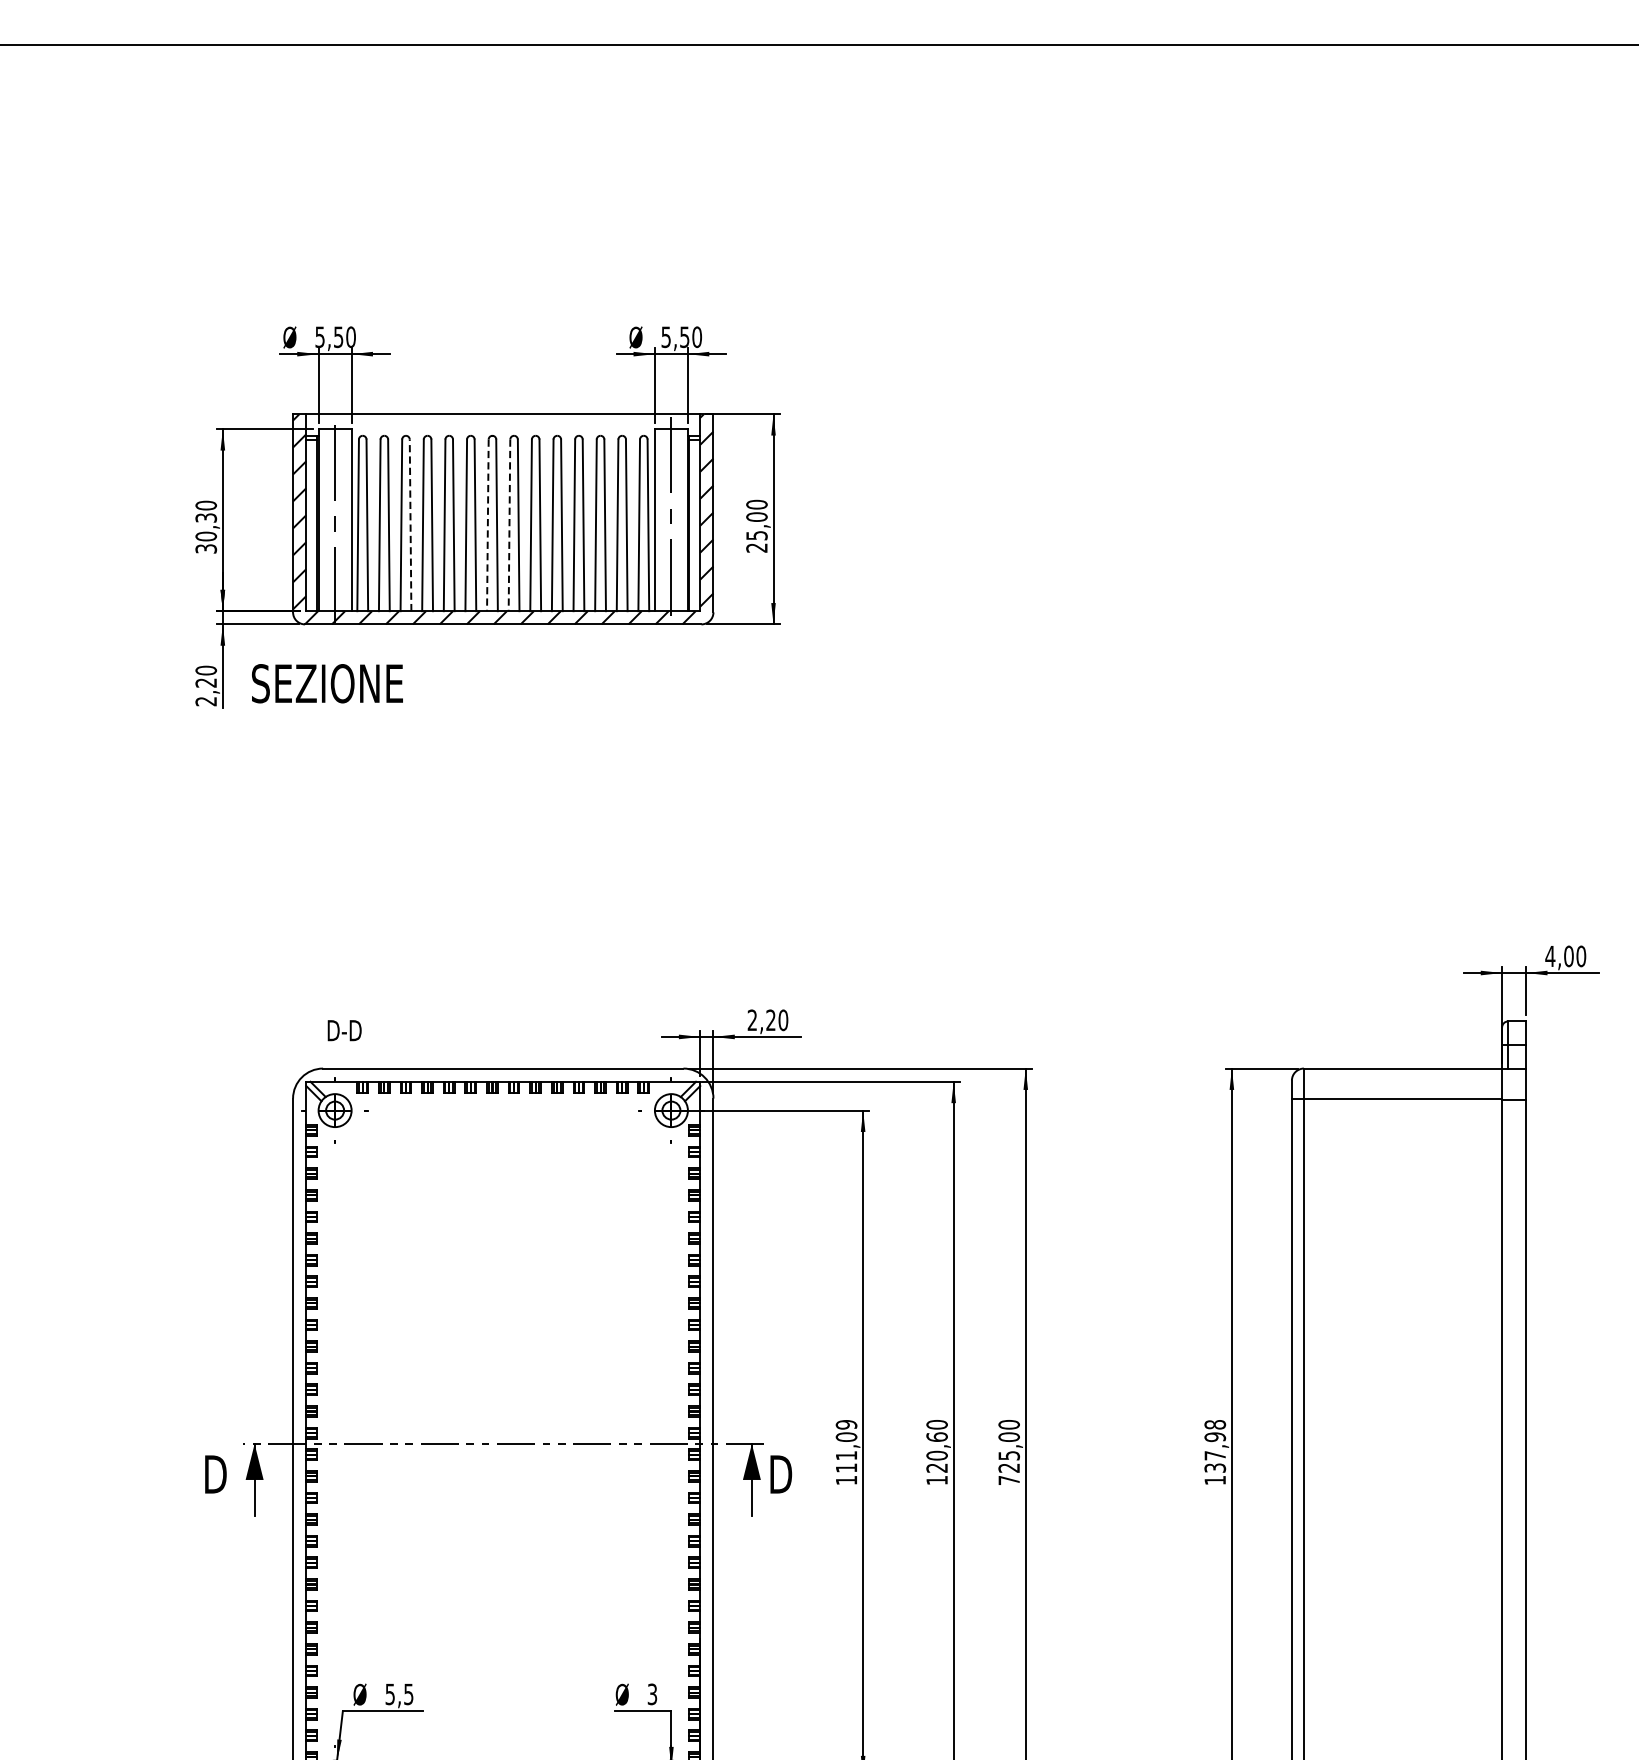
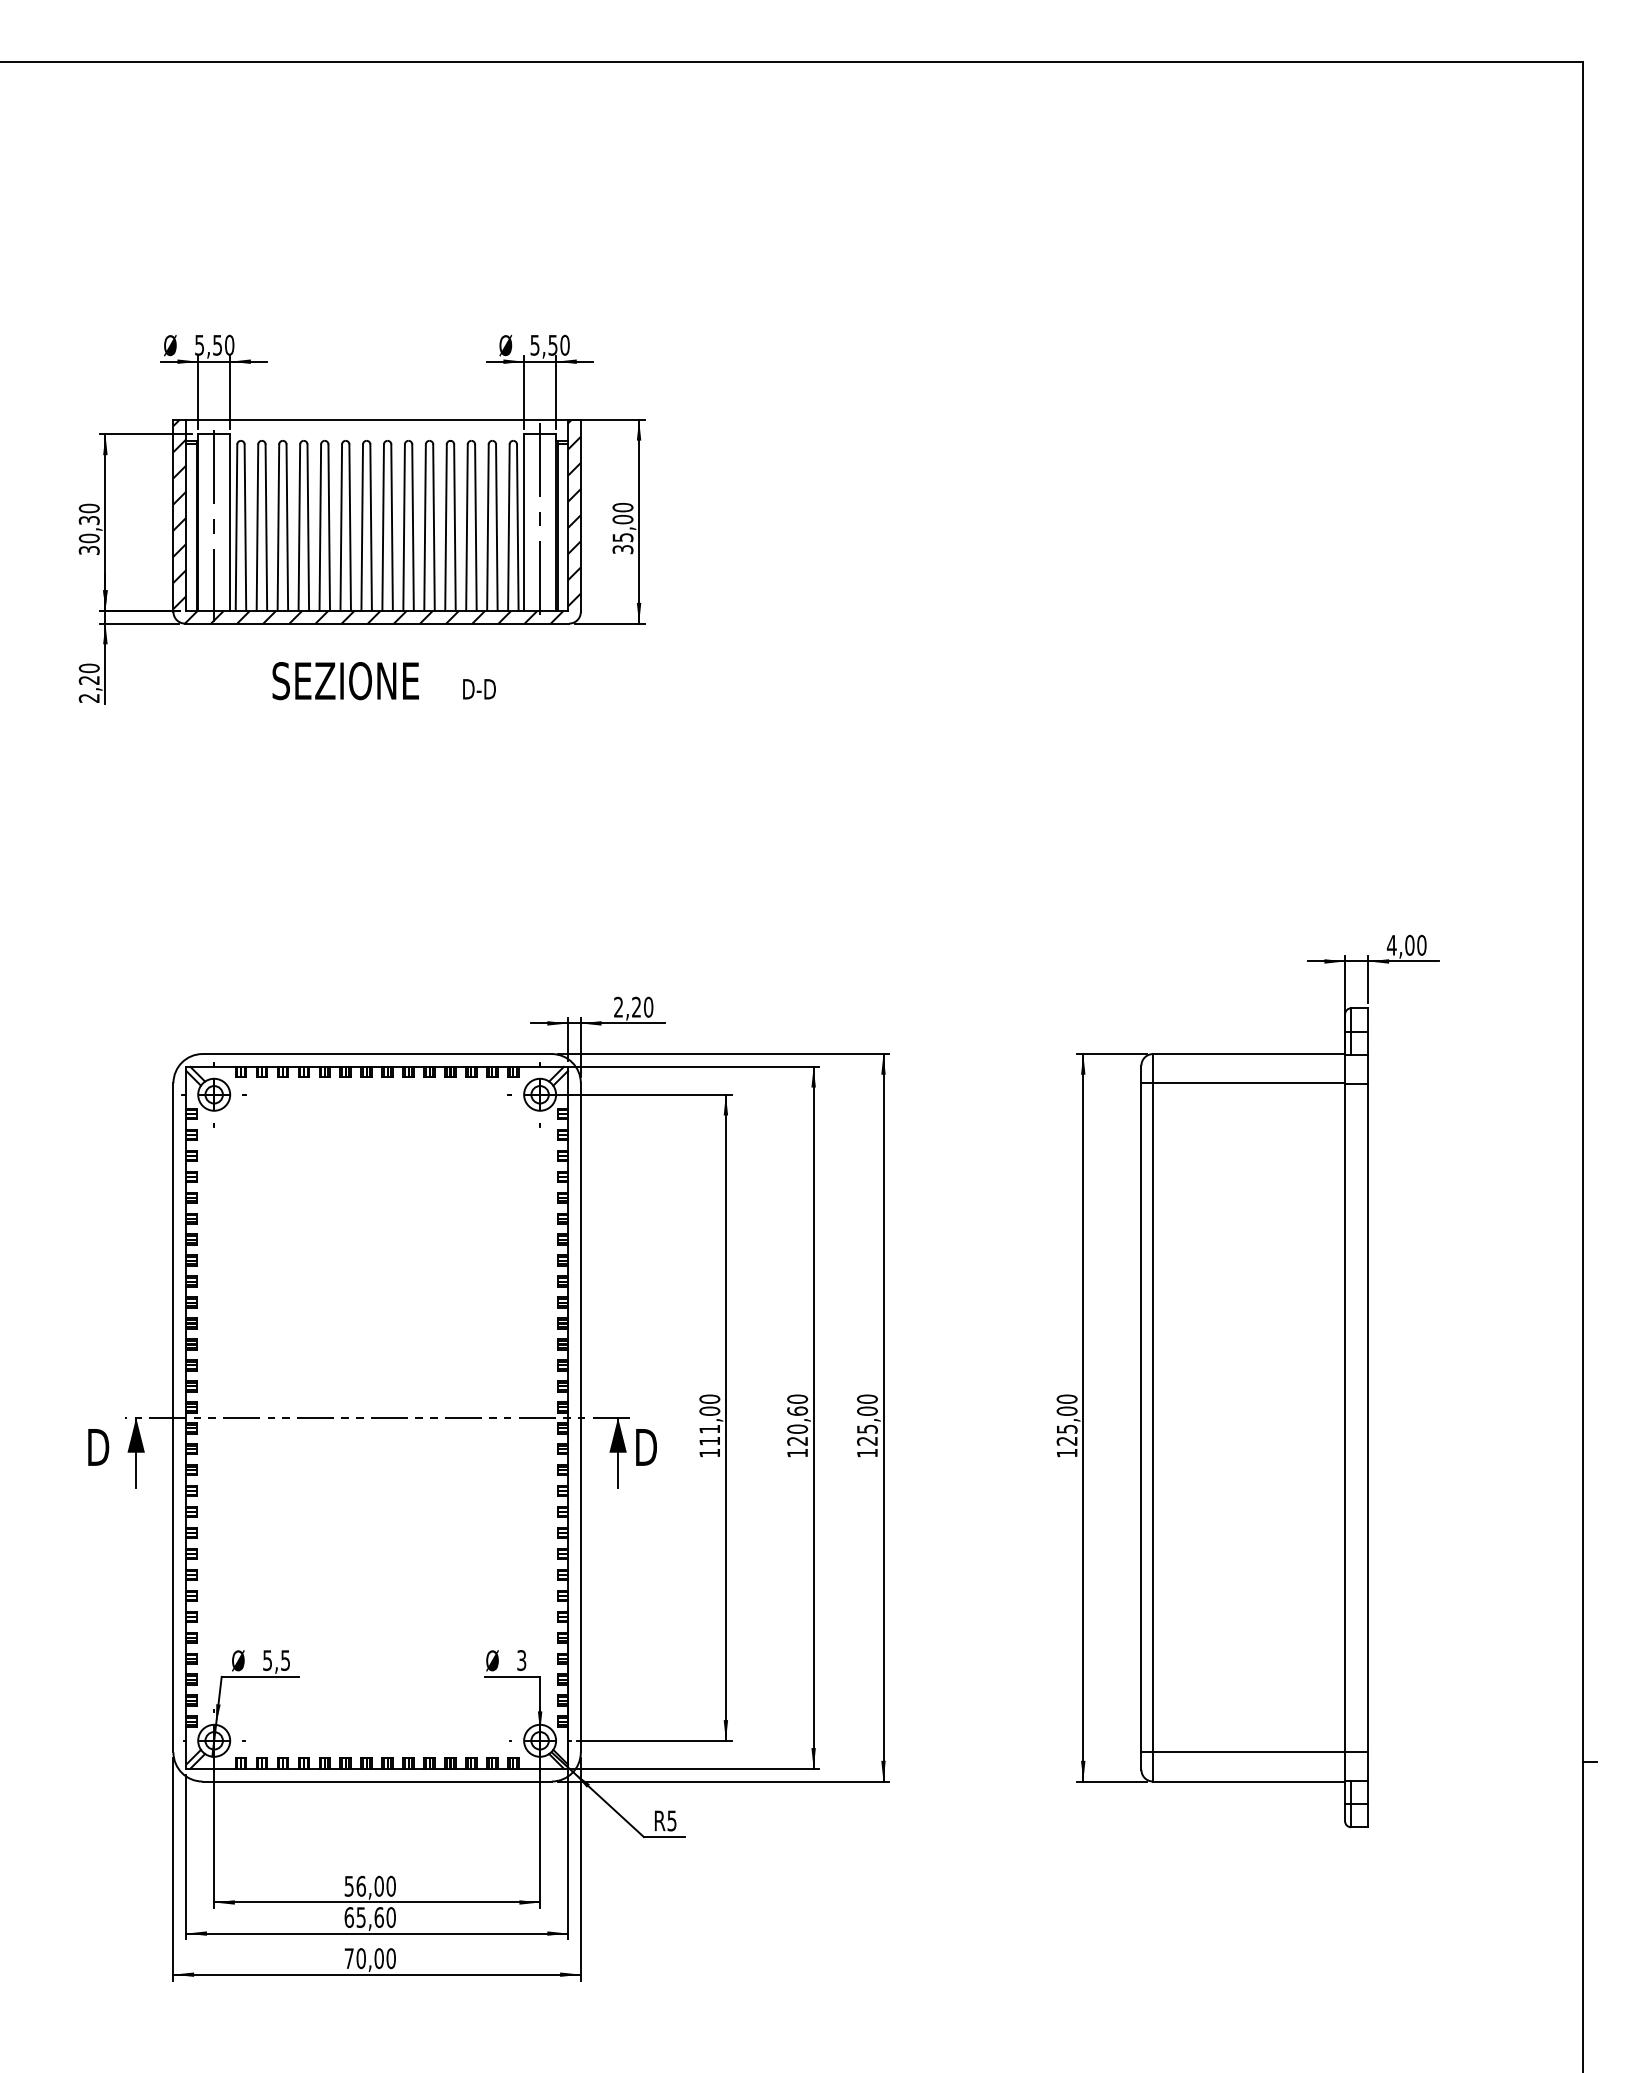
line: (410, 525) -> (287, 527), dashed -> solid
line: (488, 526) -> (362, 528), dashed -> solid
line: (509, 526) -> (383, 528), dashed -> solid
text: (756, 547) -> (622, 549), 25,00 -> 35,00
text: (327, 684) -> (345, 681), moved
text: (344, 1030) -> (479, 689), moved
text: (846, 1424) -> (709, 1398), 111,09 -> 111,00
text: (1215, 1445) -> (1067, 1419), 137,98 -> 125,00
text: (1009, 1479) -> (867, 1452), 725,00 -> 125,00

